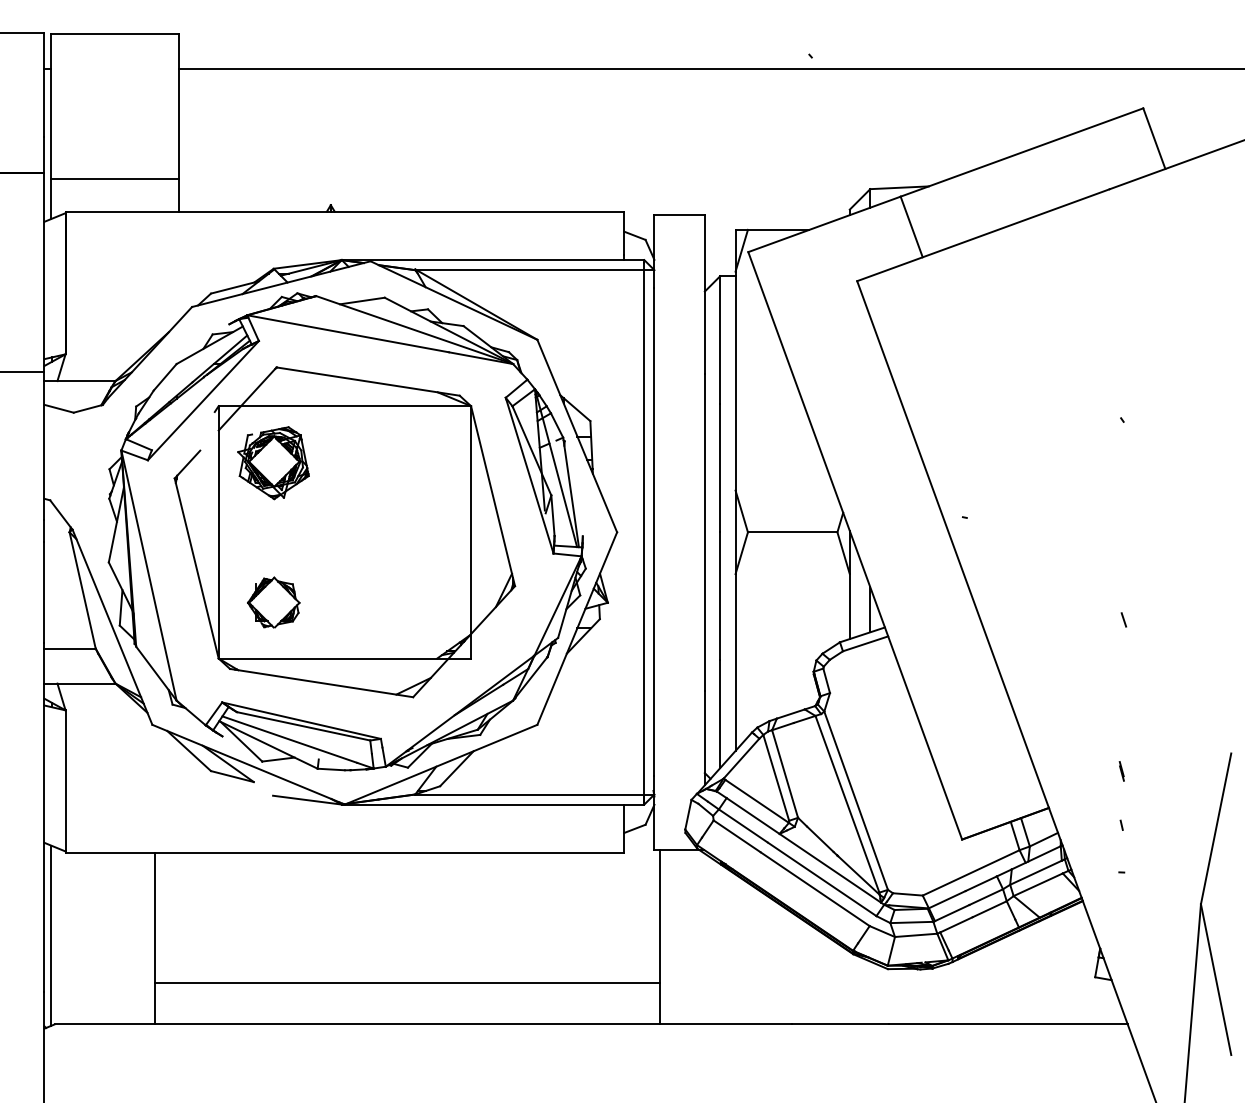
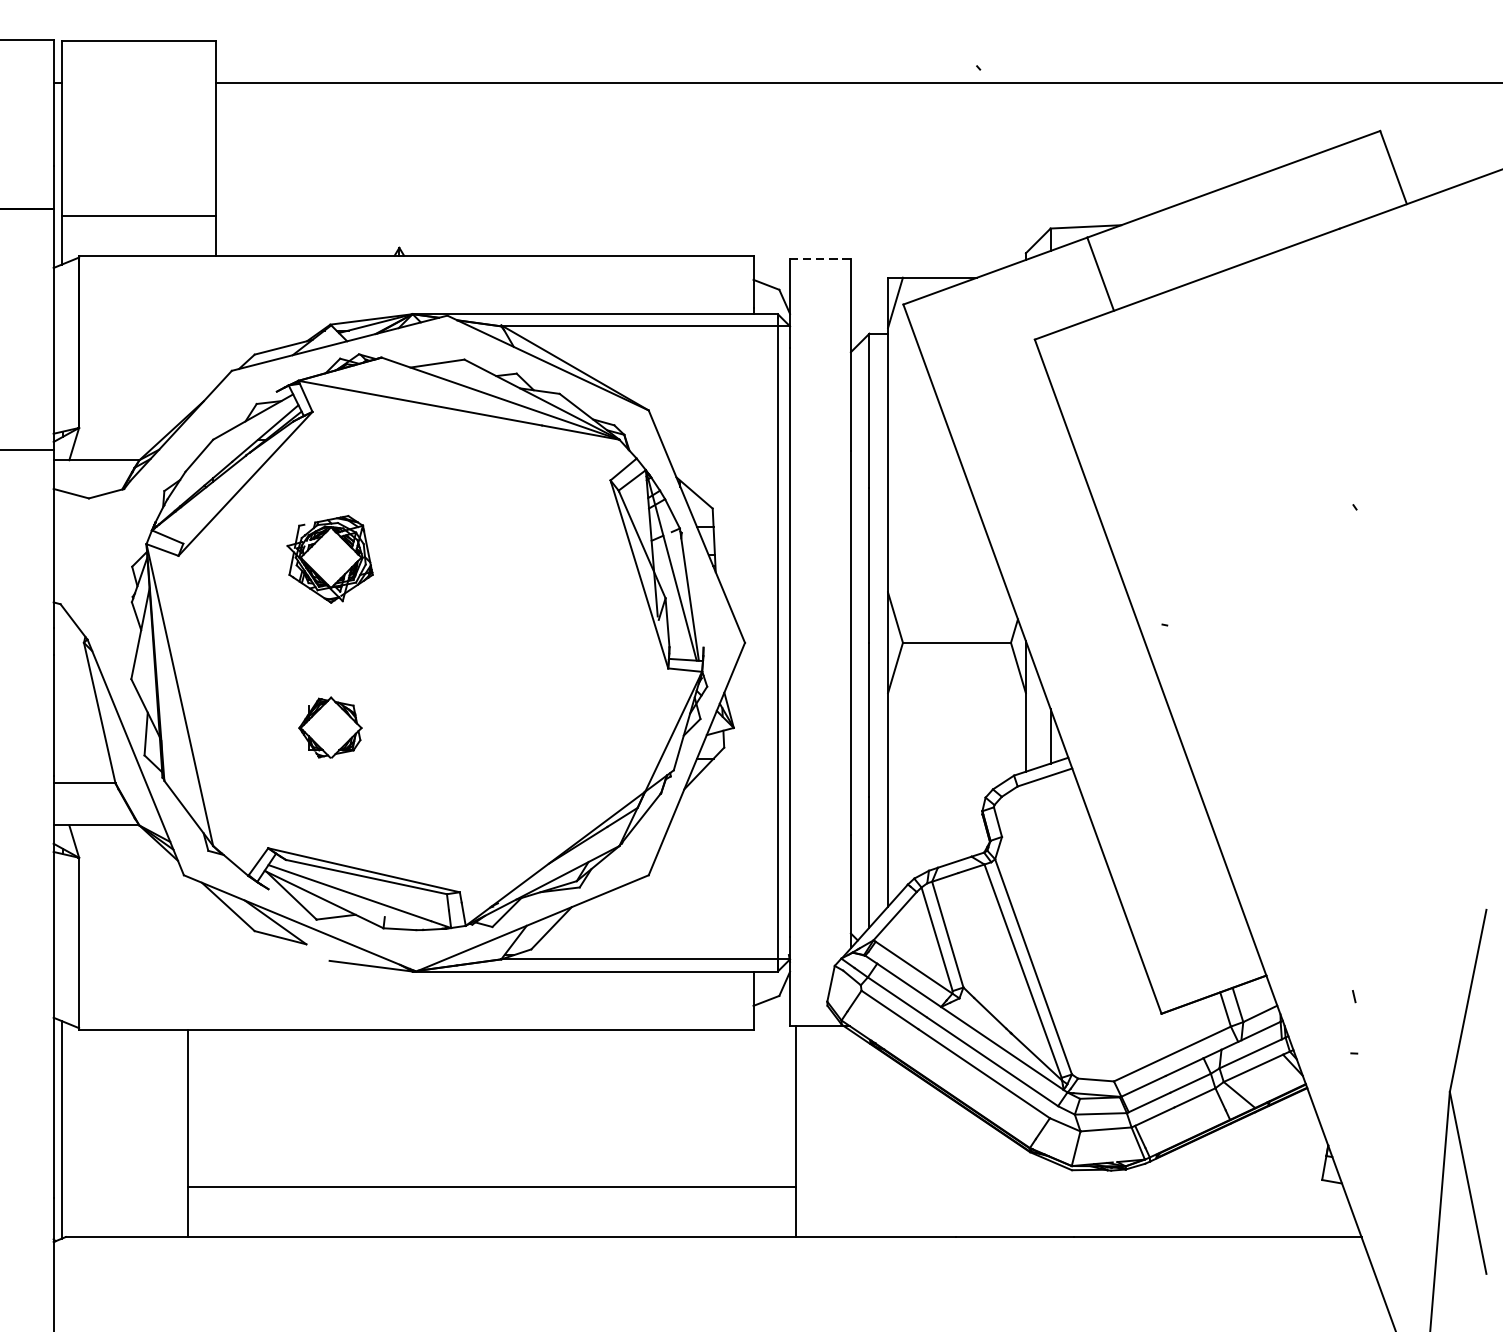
line: (679, 214) -> (820, 259), solid -> dashed
part: (344, 532) -> (415, 643), removed
line: (1123, 619) -> (1356, 748), removed
line: (1121, 771) -> (1353, 931), removed

